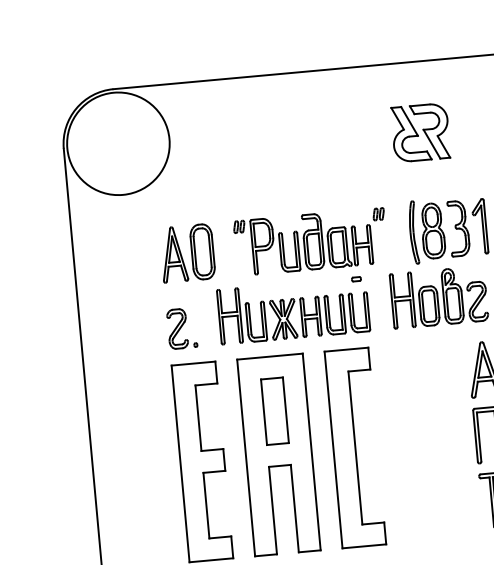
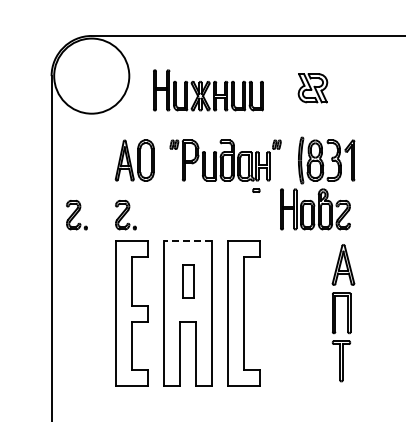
part: (420, 133) -> (312, 88), size x0.7
part: (293, 310) -> (208, 90), moved
part: (114, 333) -> (76, 214), added
line: (269, 356) -> (187, 241), solid -> dashed
part: (274, 411) -> (187, 281), size x0.7

